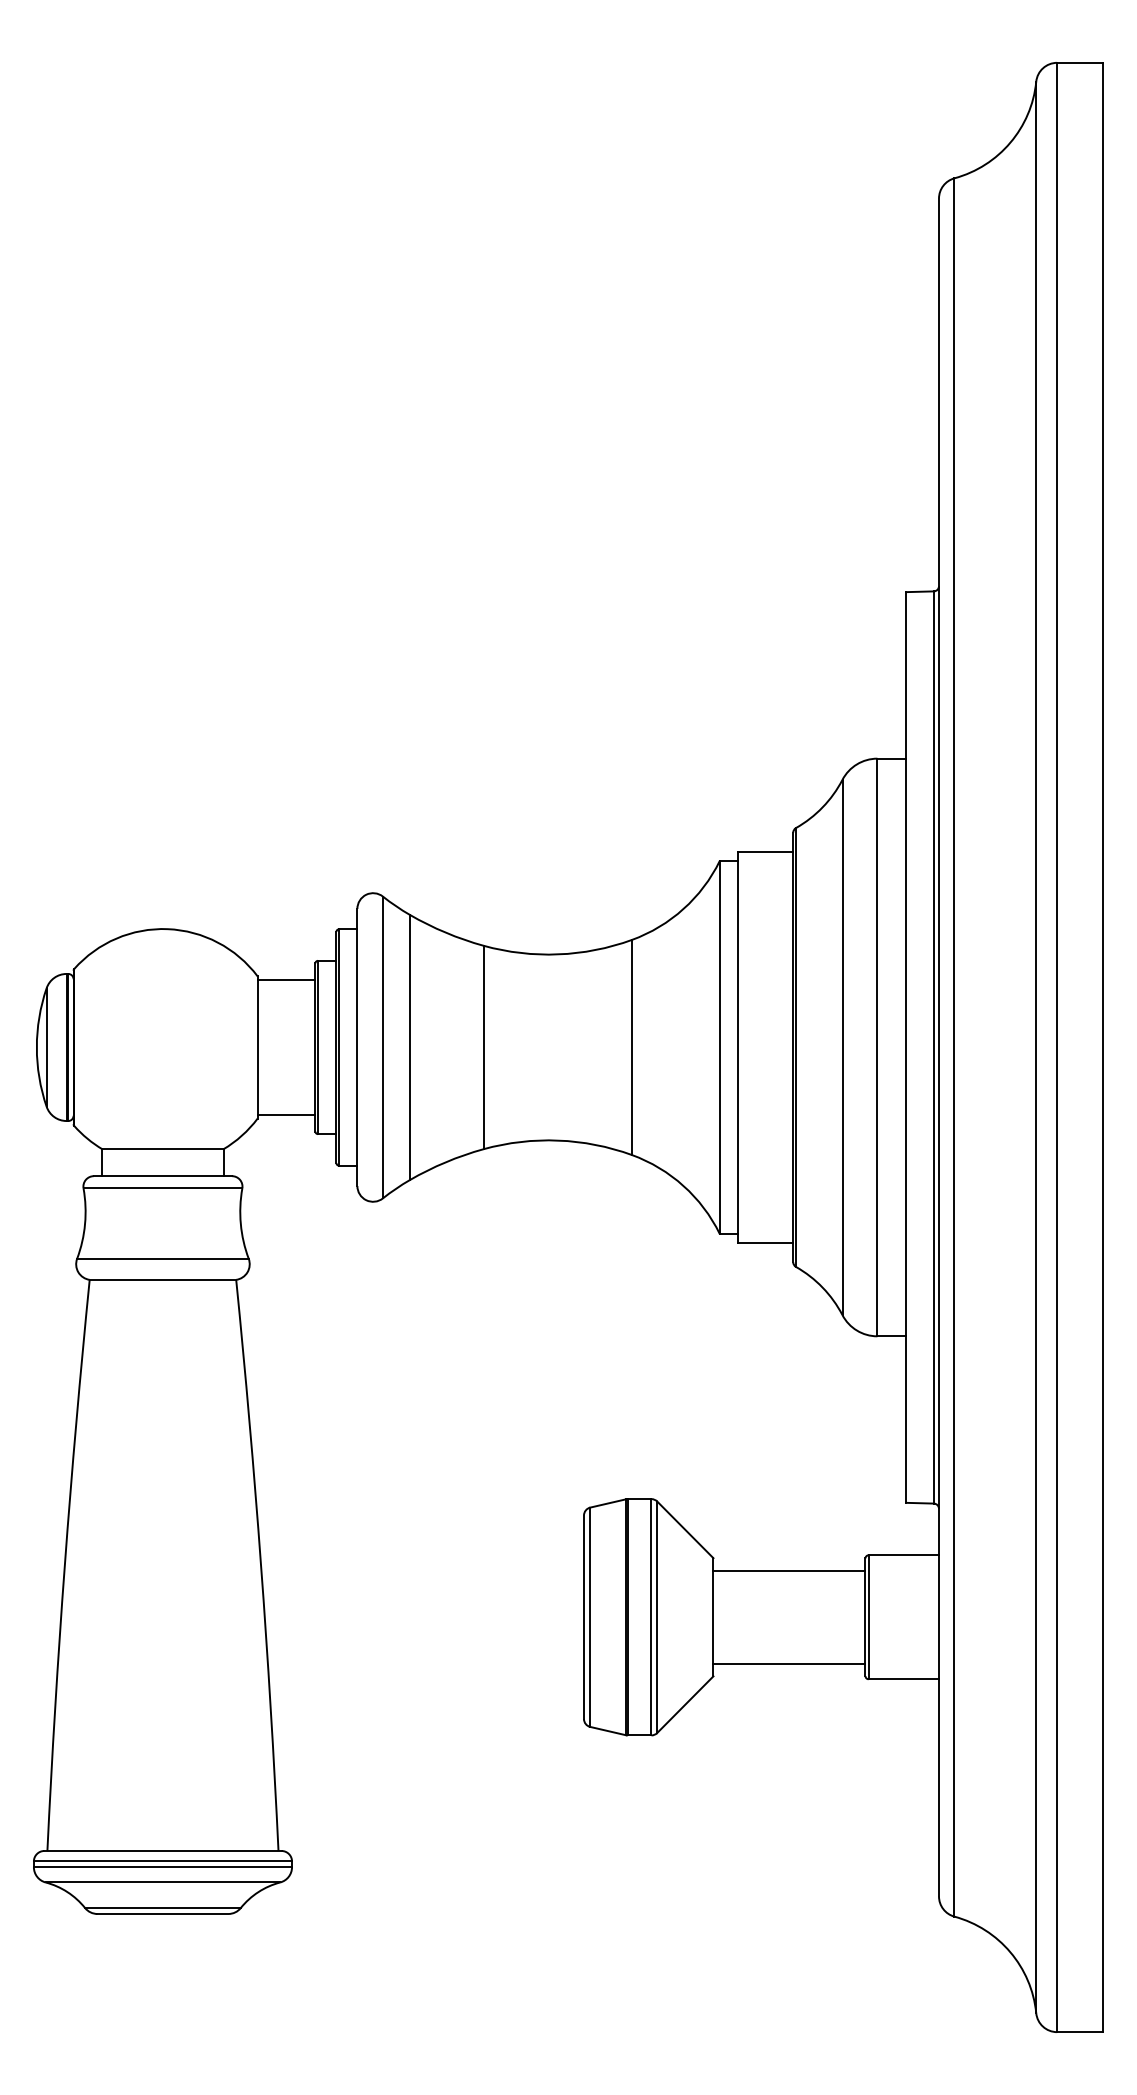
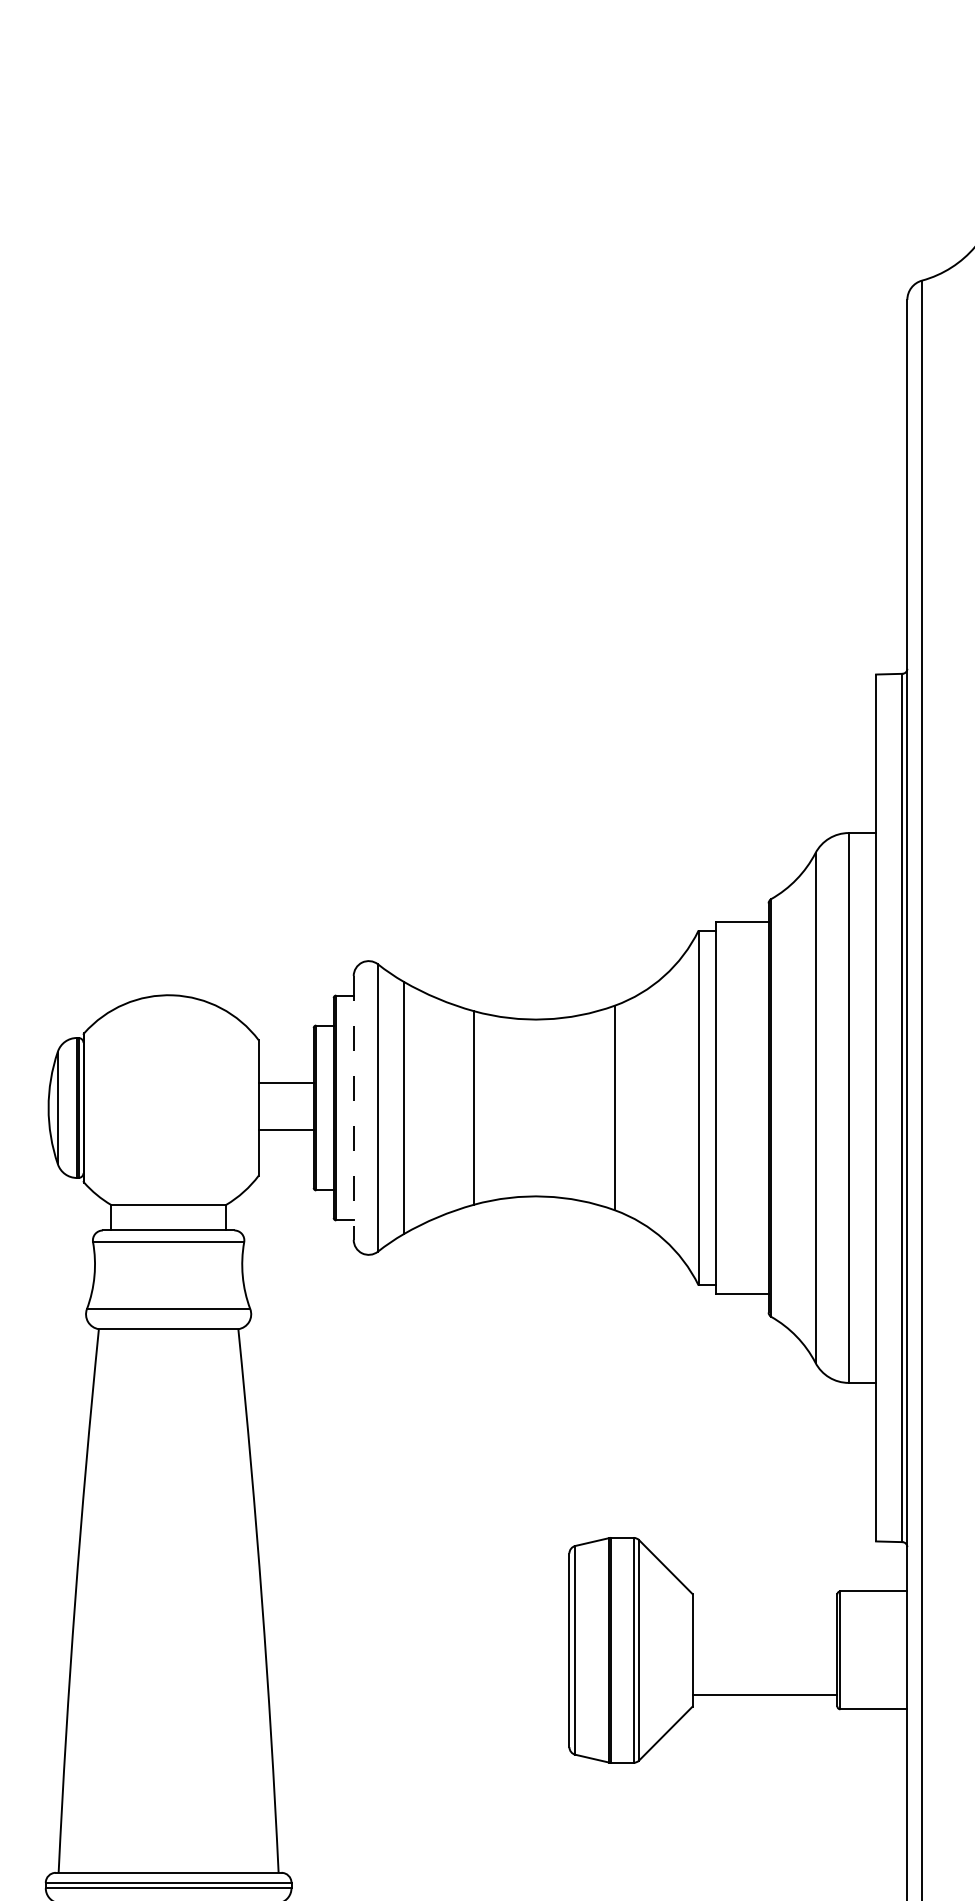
line: (286, 979) -> (286, 1083), moved
line: (357, 1047) -> (353, 1107), solid -> dashed
line: (286, 1115) -> (286, 1129), moved
line: (789, 1570) -> (765, 1605), removed

